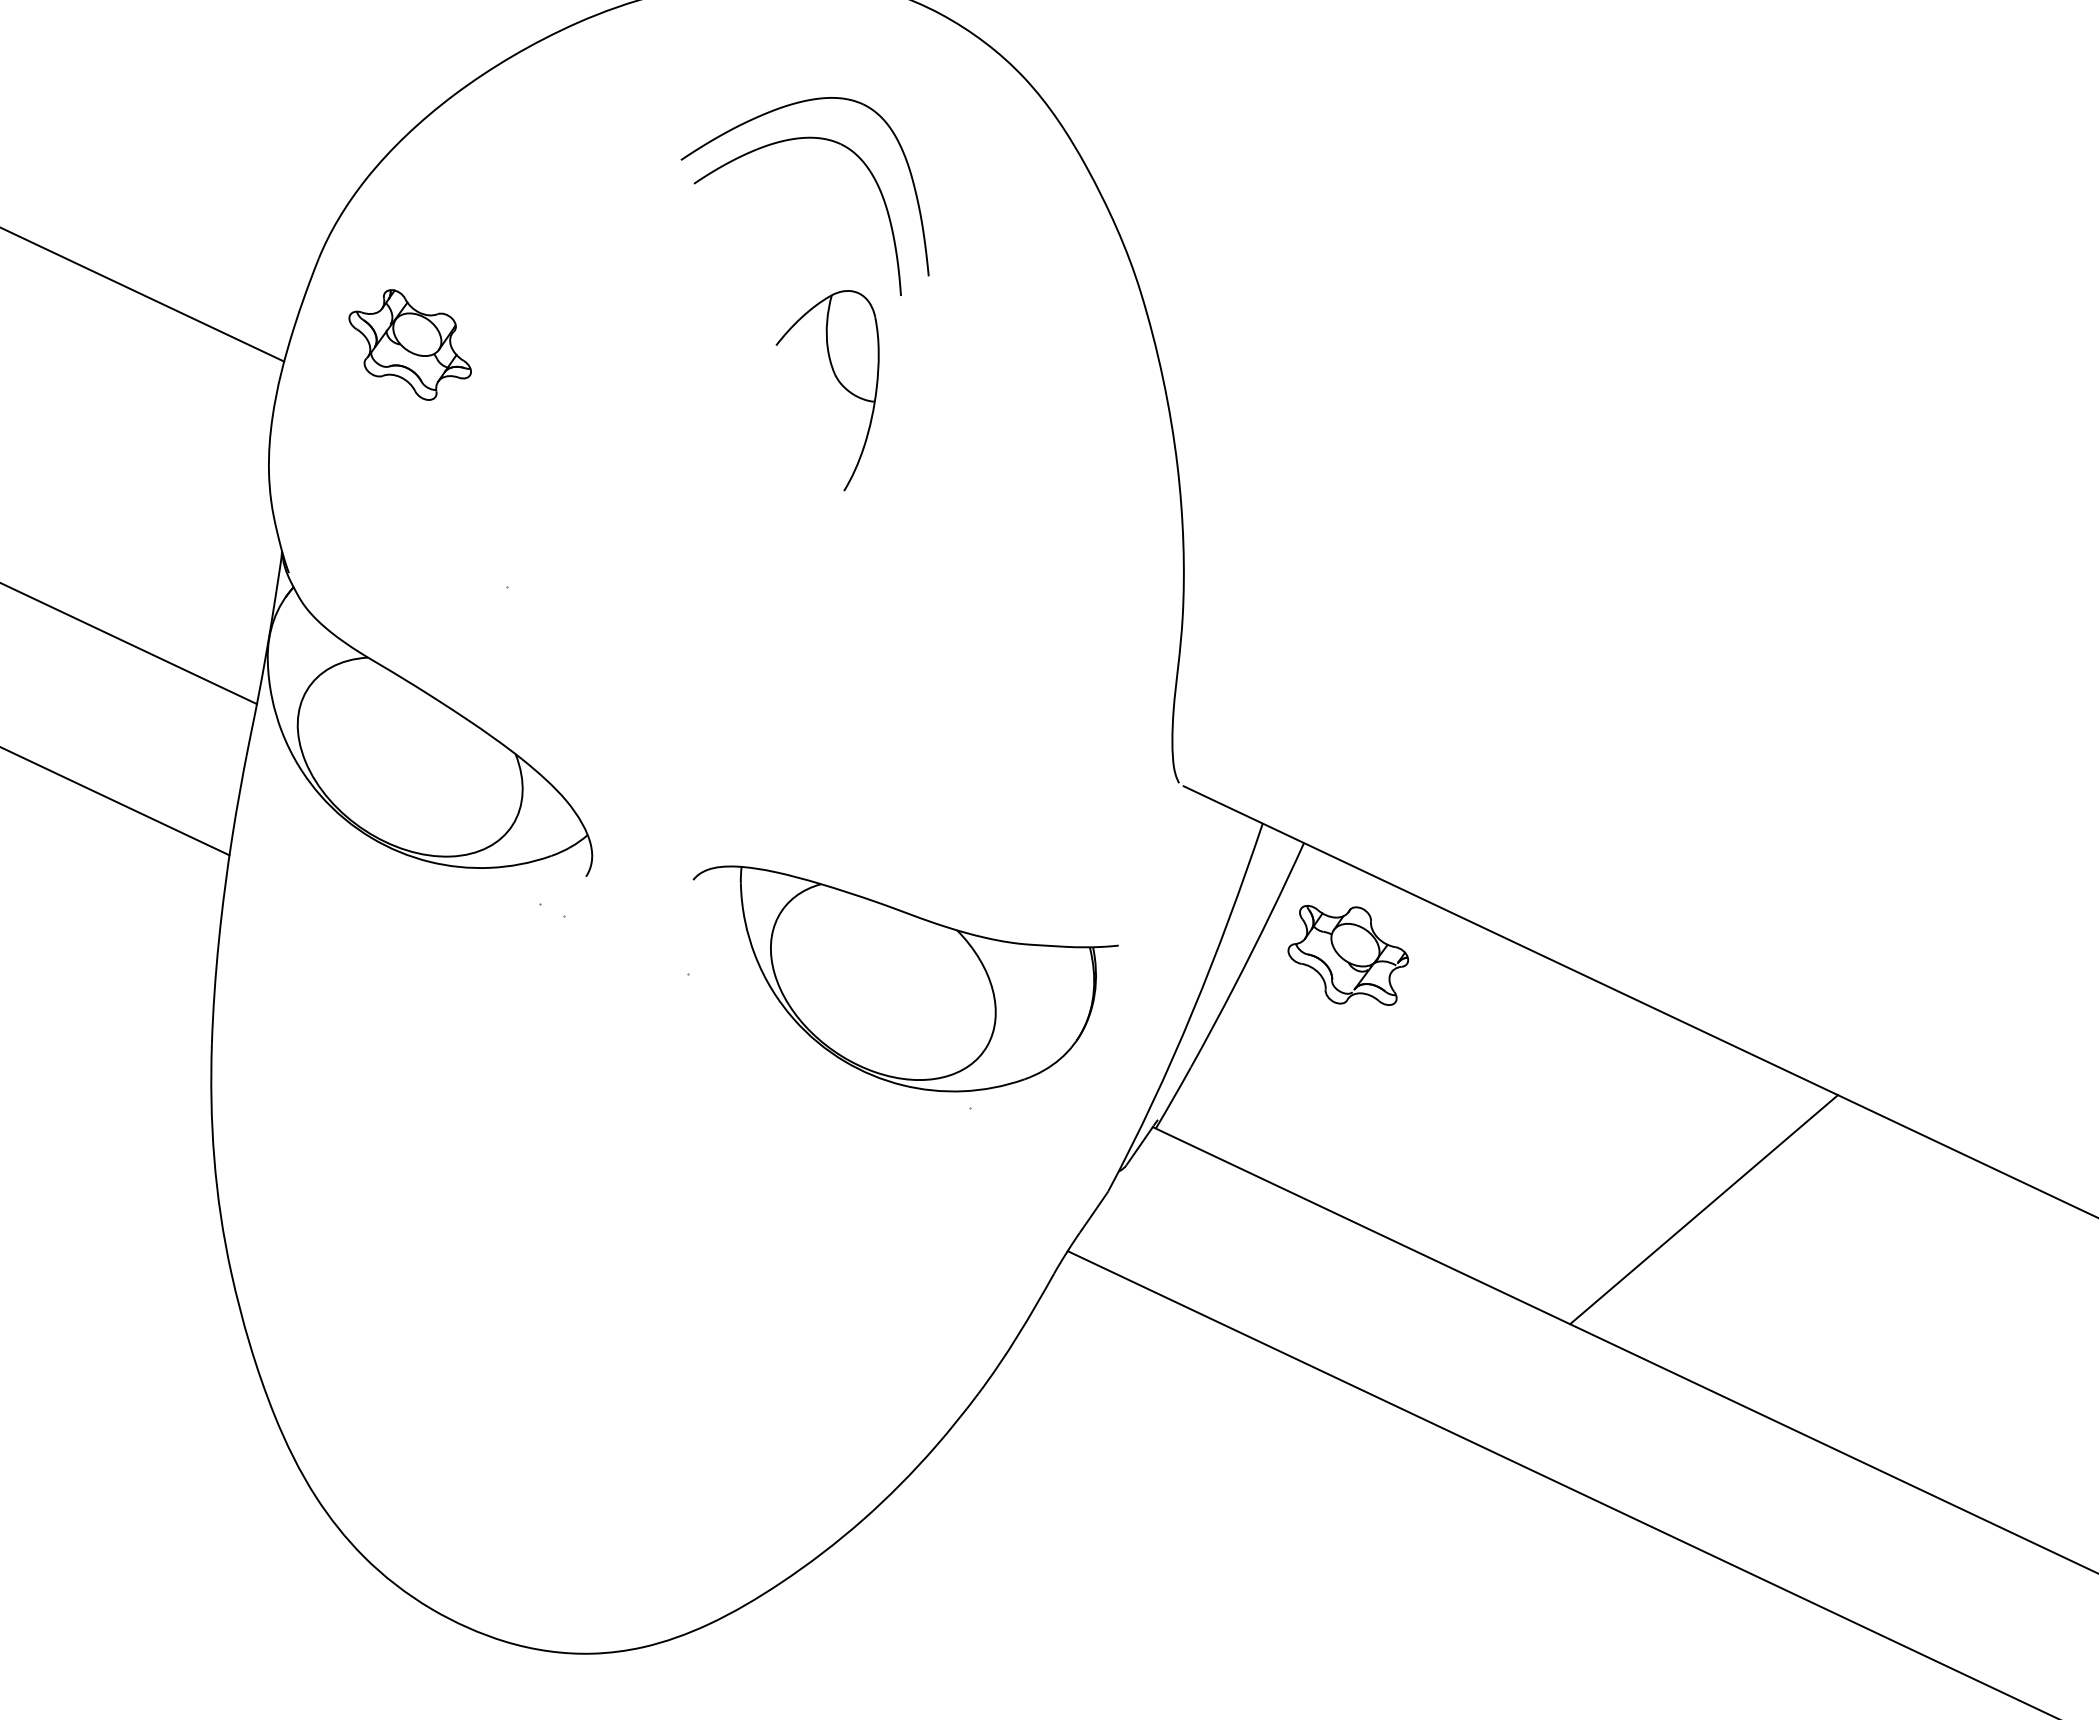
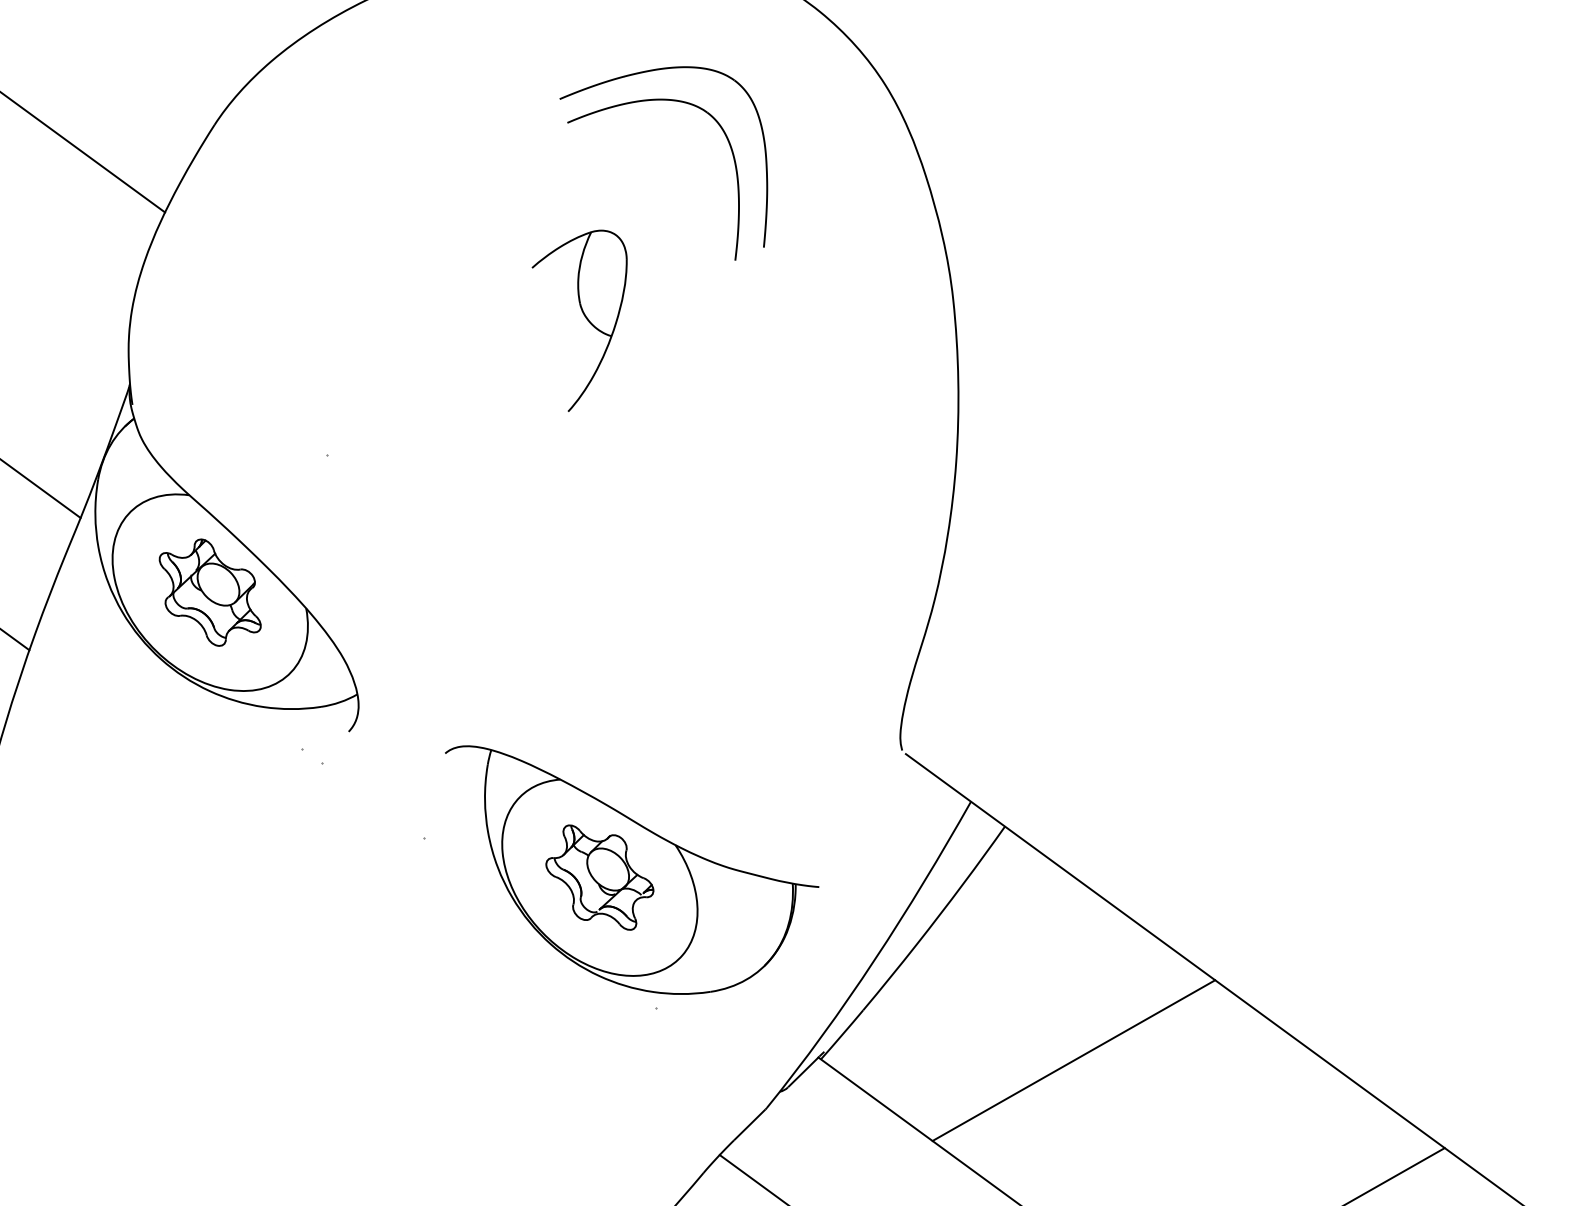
part: (409, 344) -> (209, 592), moved
part: (838, 382) -> (582, 312), moved
part: (1348, 955) -> (600, 877), moved
line: (1425, 1077) -> (1074, 1060), added

